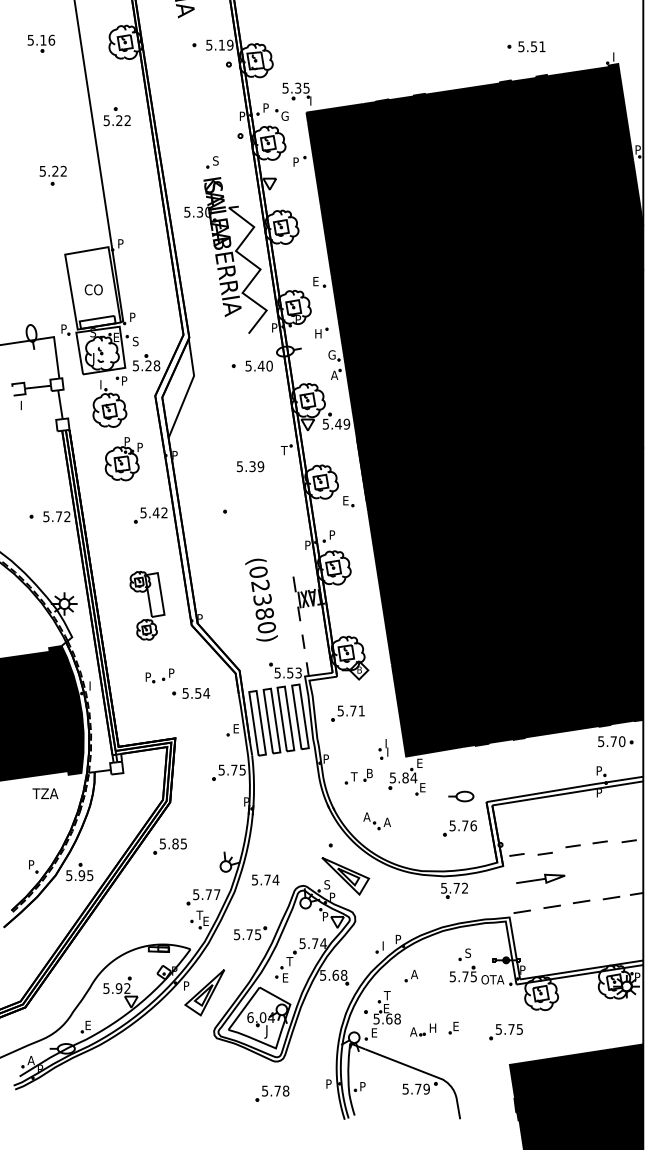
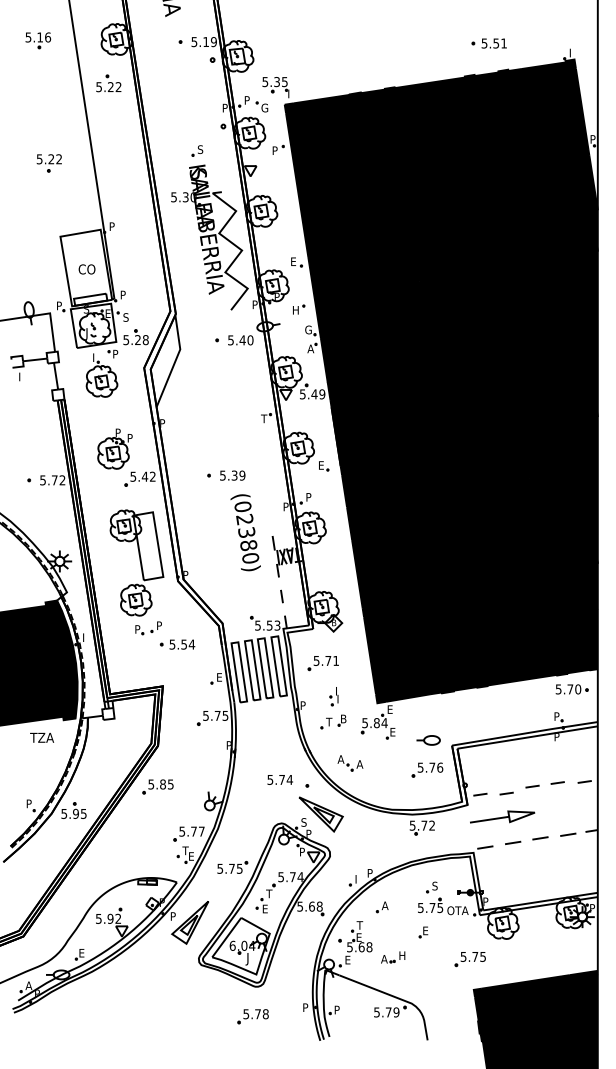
part: (116, 116) -> (108, 83), moved
part: (123, 459) -> (114, 449), moved
text: (250, 466) -> (232, 475), moved
text: (261, 599) -> (245, 532), moved
part: (147, 605) -> (136, 562), size x1.67
part: (383, 749) -> (334, 696), moved
part: (540, 878) -> (502, 816), size x1.43
text: (265, 879) -> (280, 779), moved
part: (453, 1027) -> (423, 931), moved

